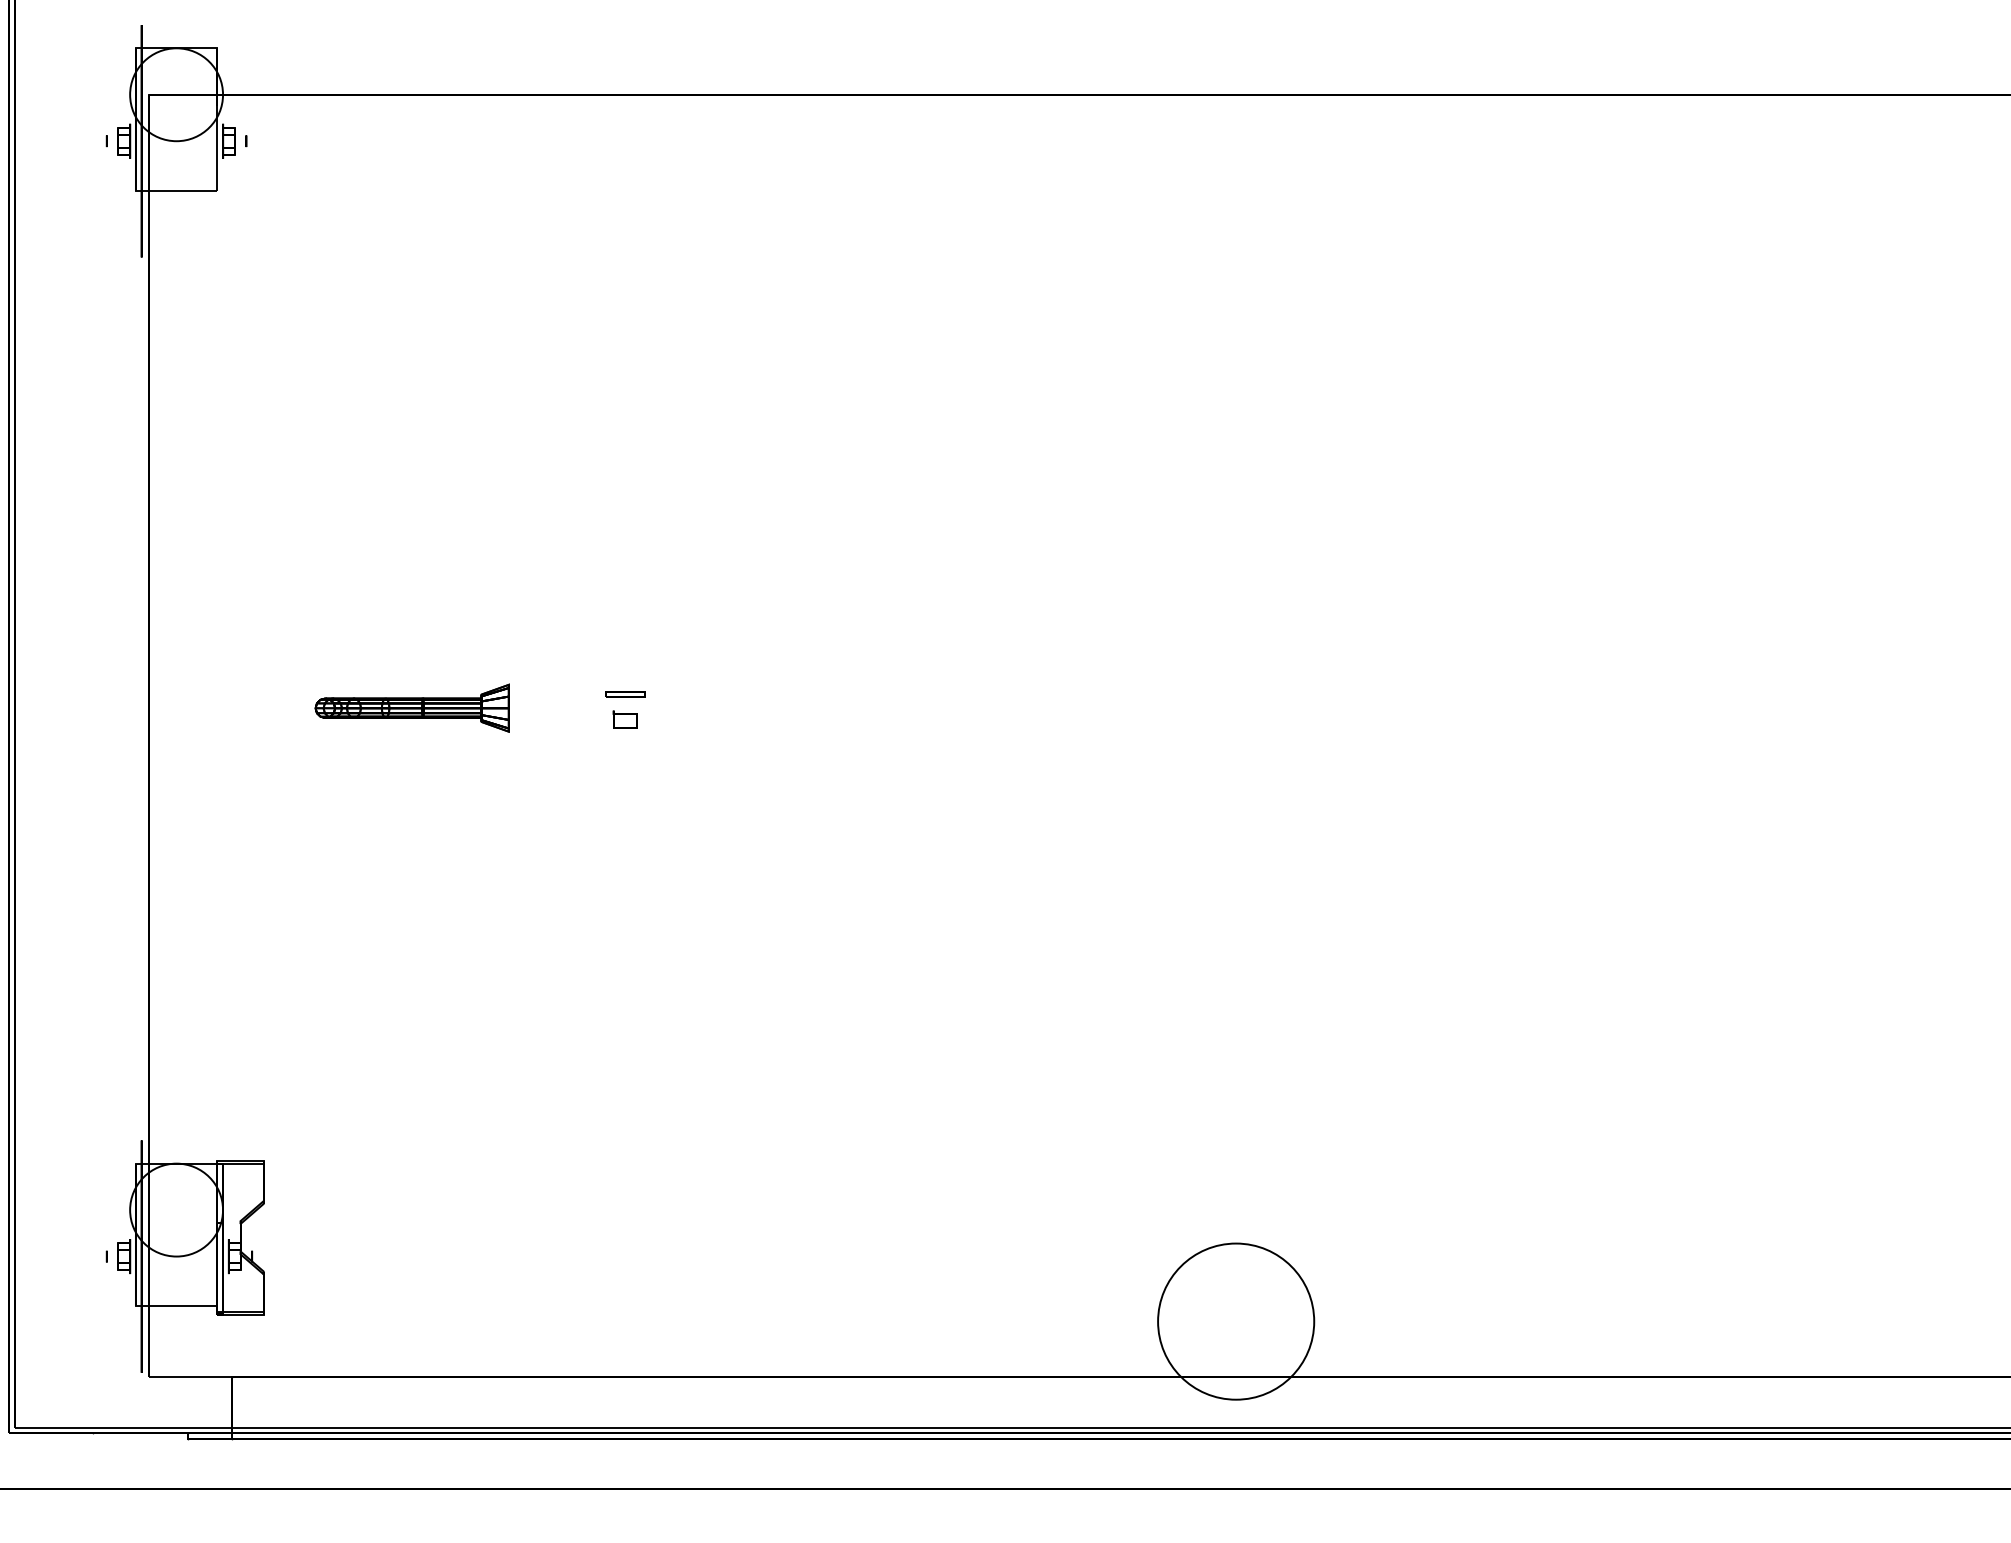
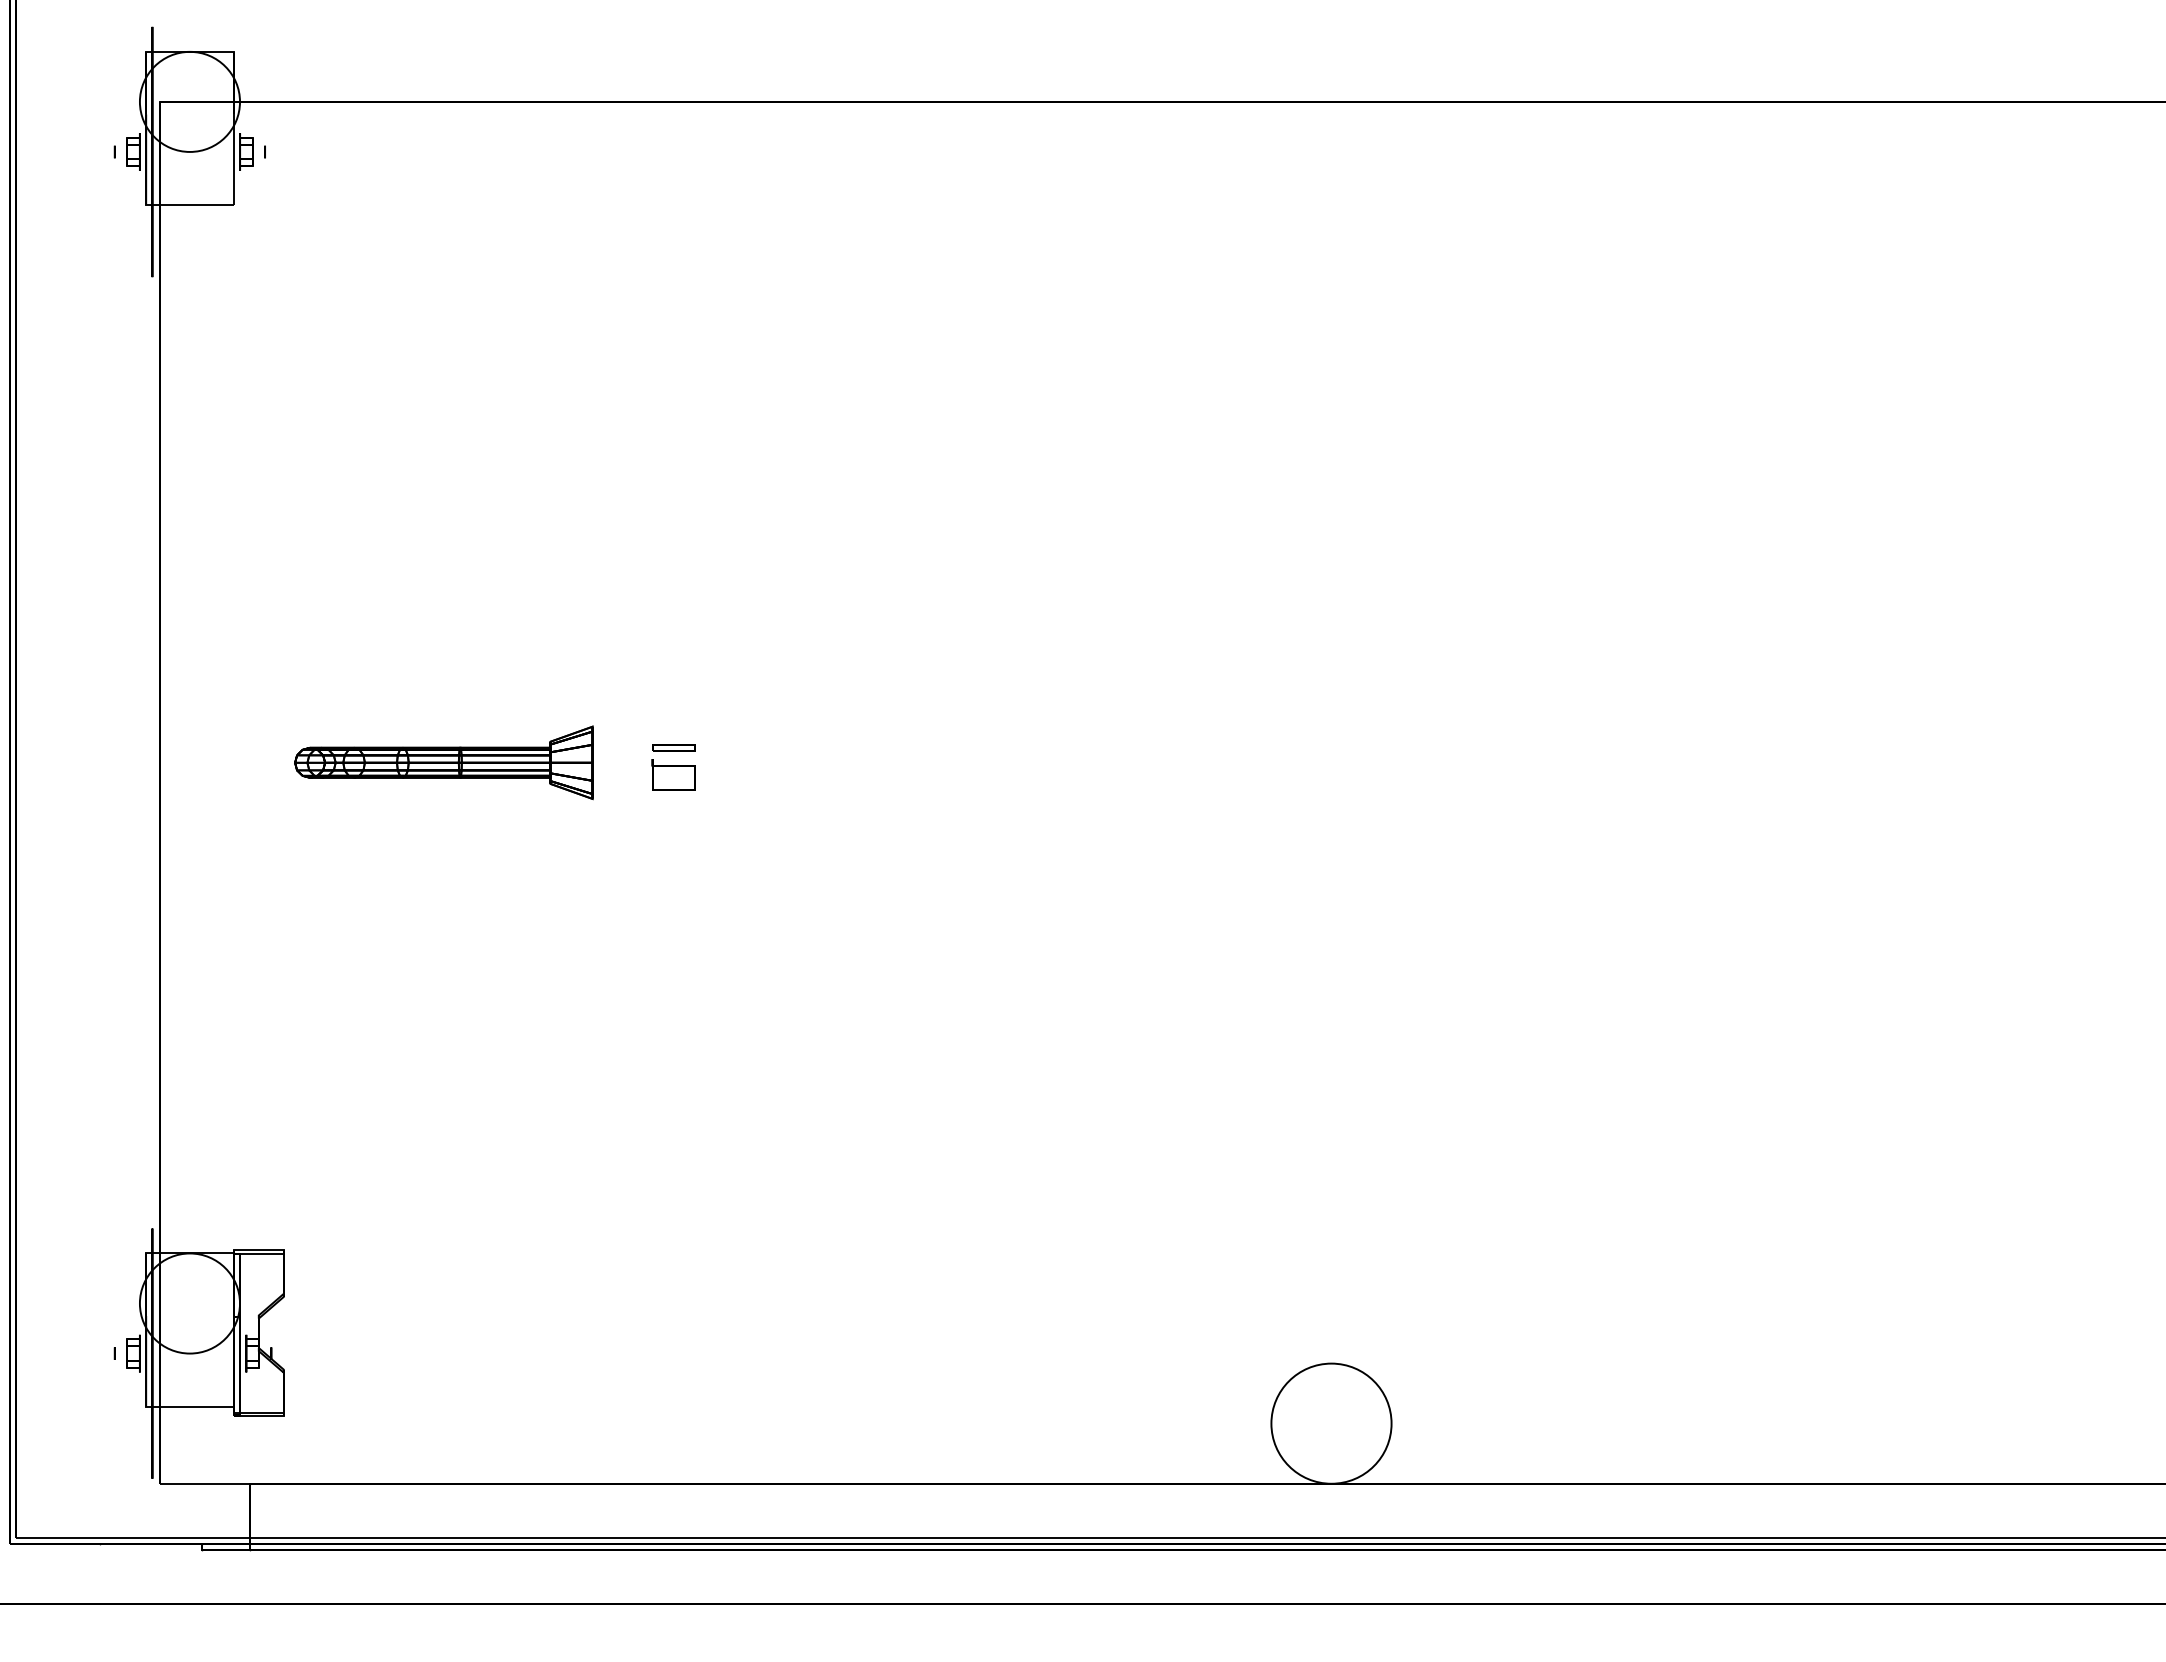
part: (411, 707) -> (443, 762), size x1.43
part: (625, 719) -> (673, 774), size x1.67
circle: (1236, 1321) -> (1331, 1423), size x0.71

